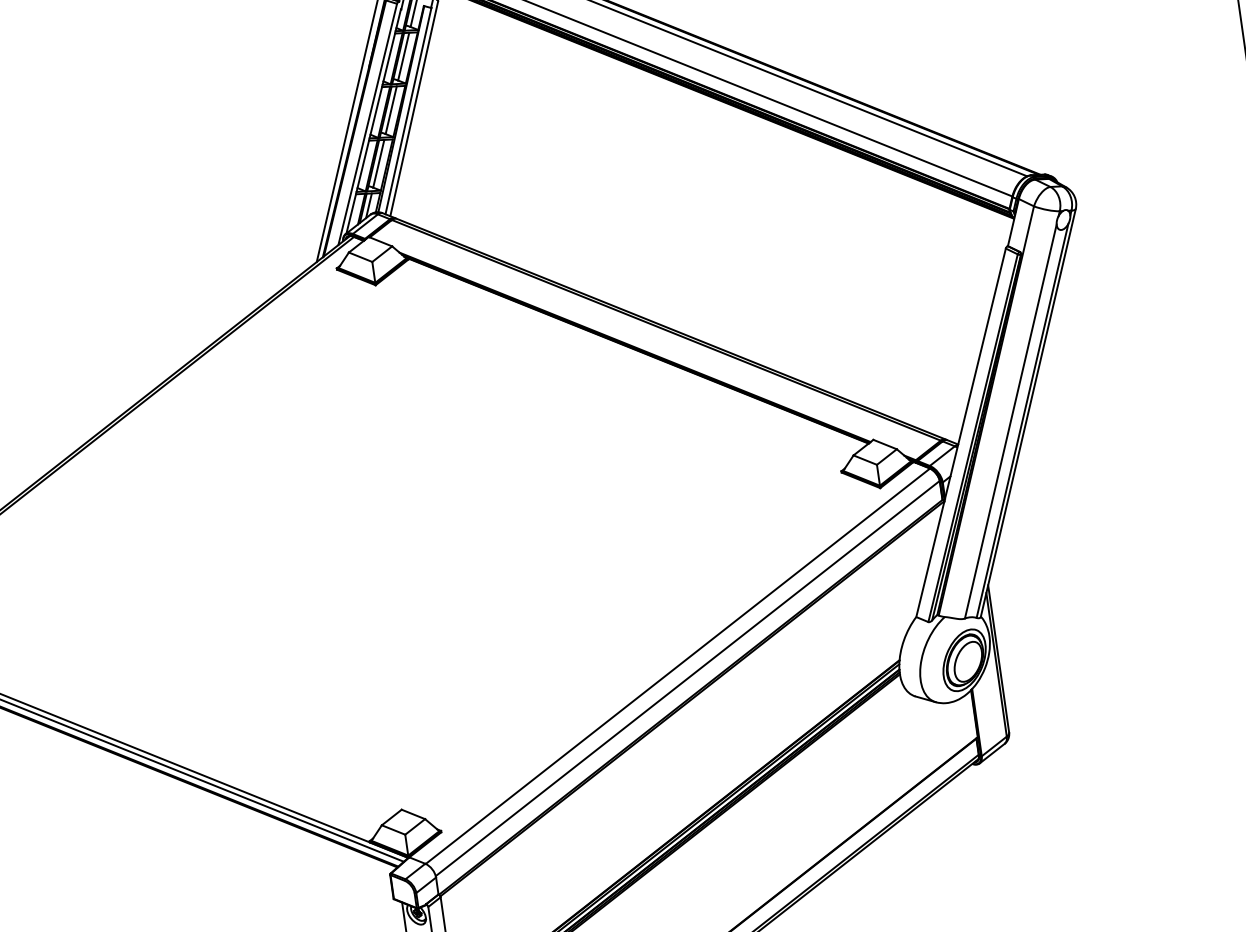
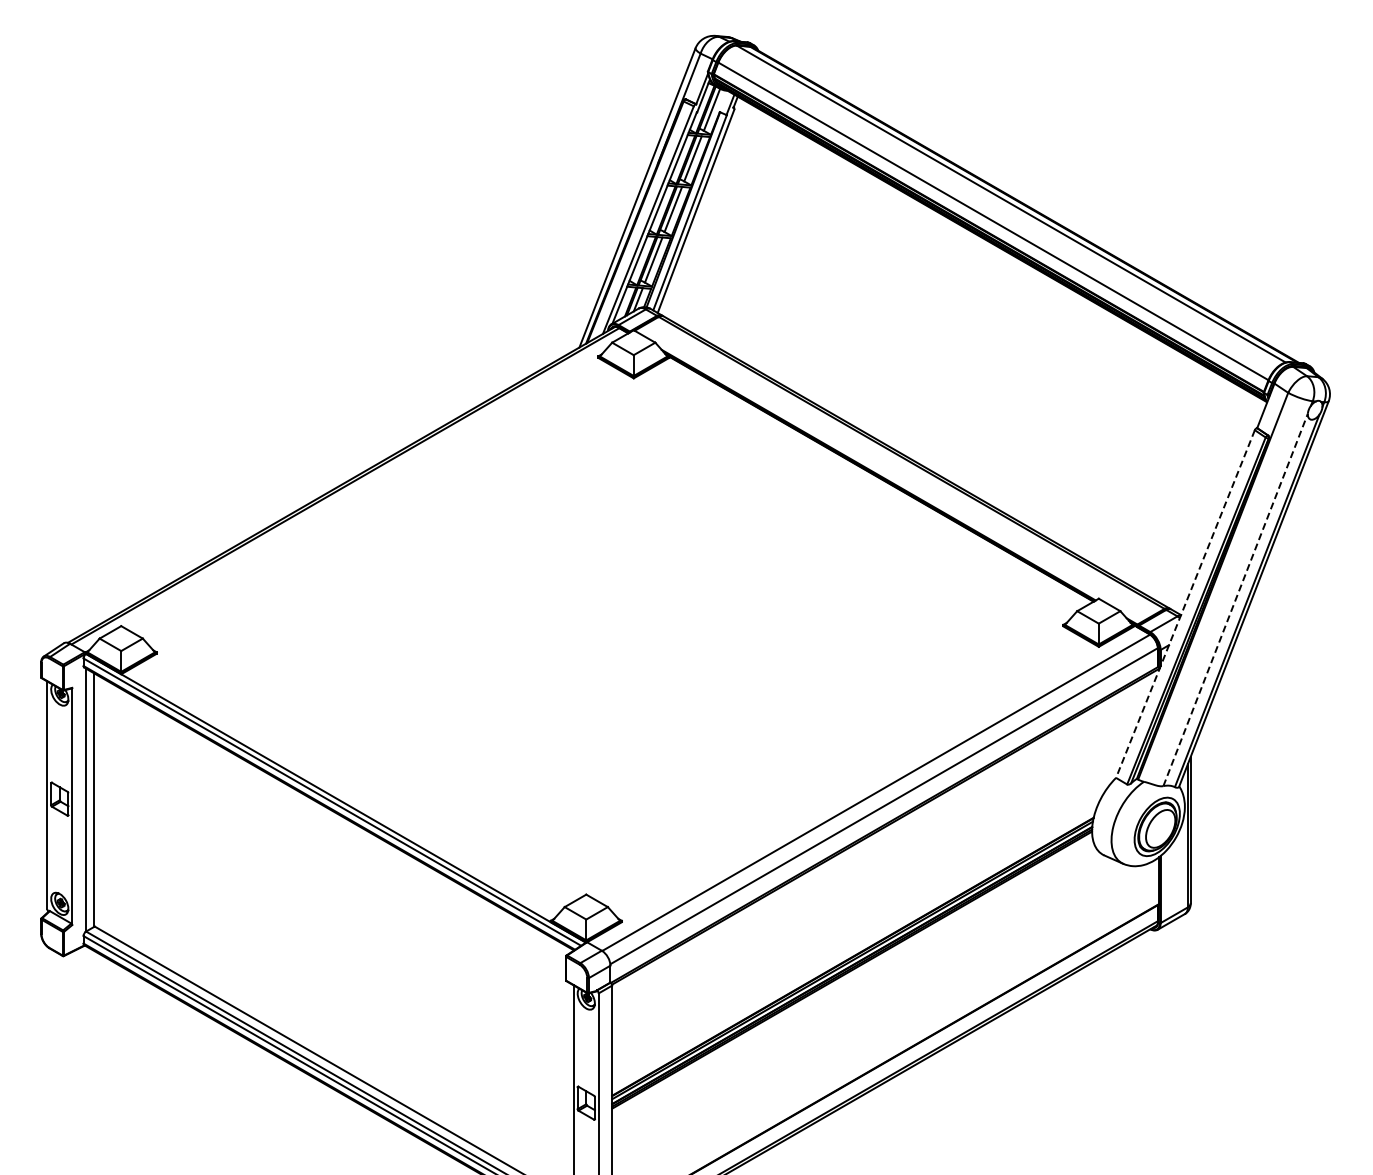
line: (1010, 421) -> (1235, 599), solid -> dashed
line: (961, 433) -> (1185, 604), solid -> dashed

